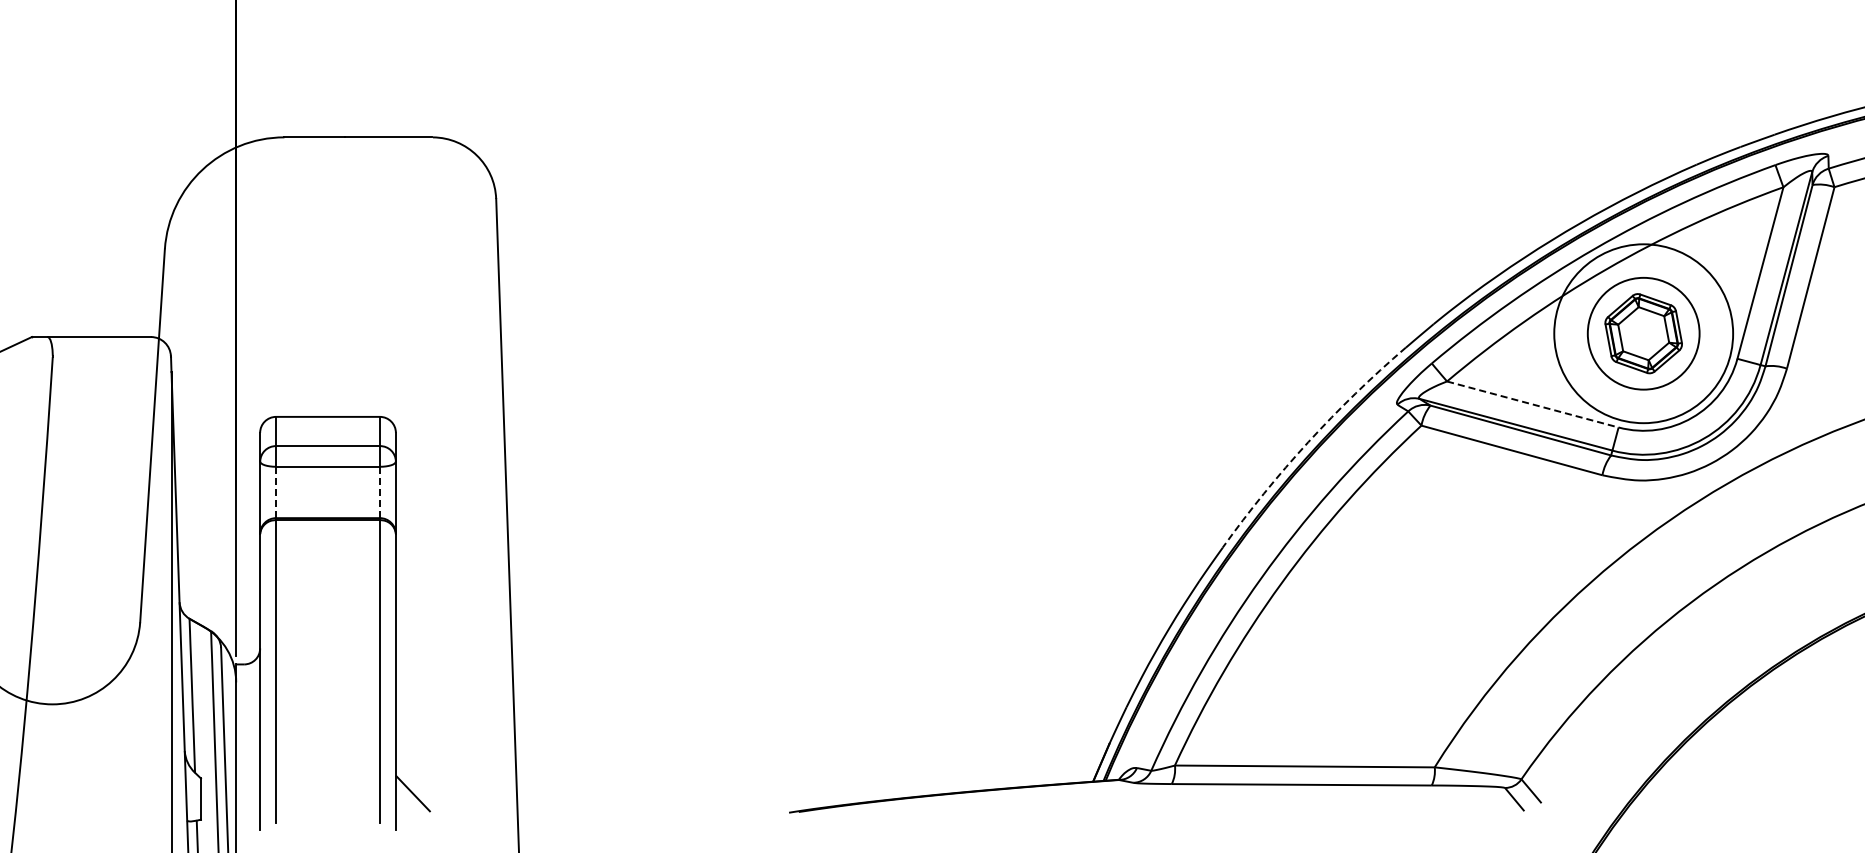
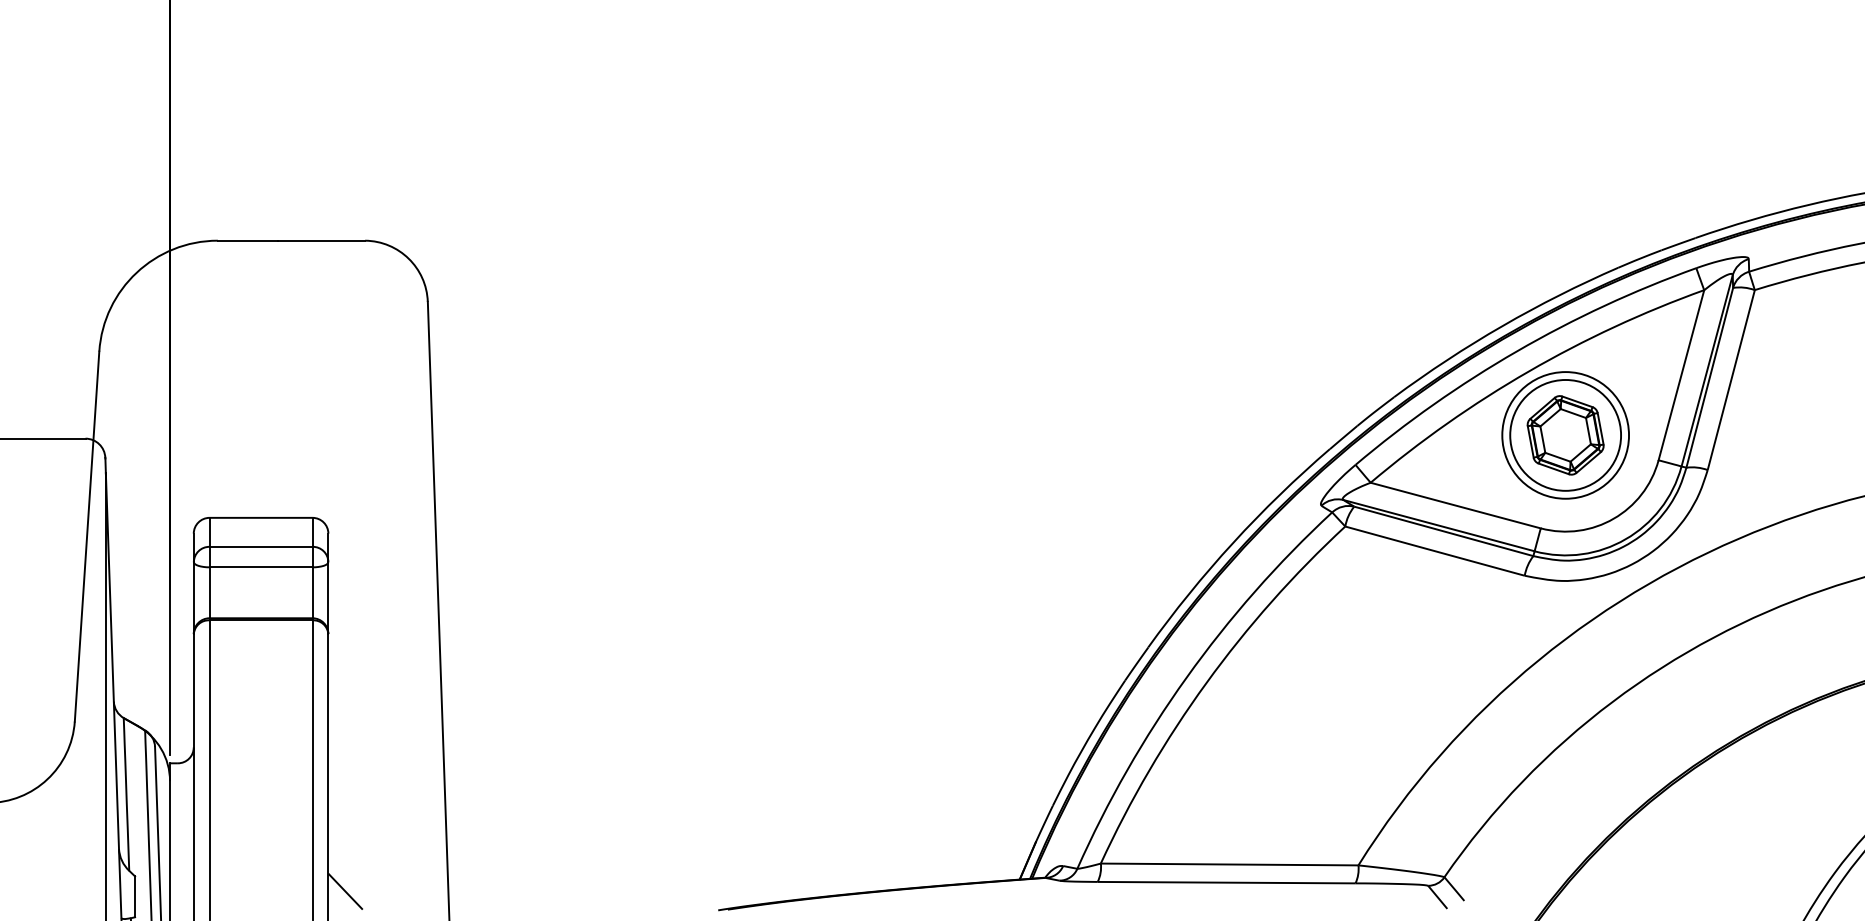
circle: (1643, 333) -> (1565, 435), size x0.71
line: (1533, 404) -> (1456, 505), dashed -> solid
arc: (1308, 441) -> (1233, 542), dashed -> solid
line: (379, 492) -> (312, 592), dashed -> solid
line: (276, 493) -> (209, 593), dashed -> solid

